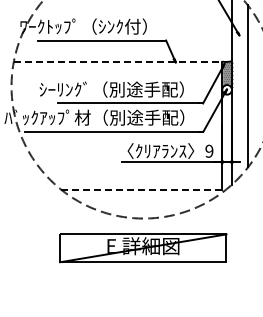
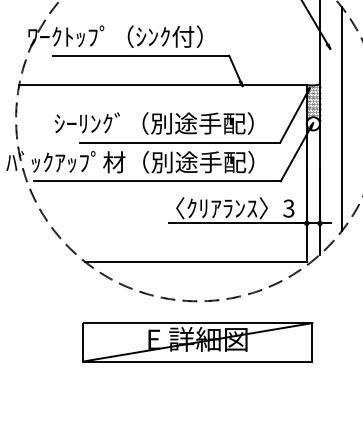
line: (118, 61) -> (163, 84), dashed -> solid
text: (209, 151) -> (289, 208), 9 -> 3
line: (141, 189) -> (195, 261), dashed -> solid

